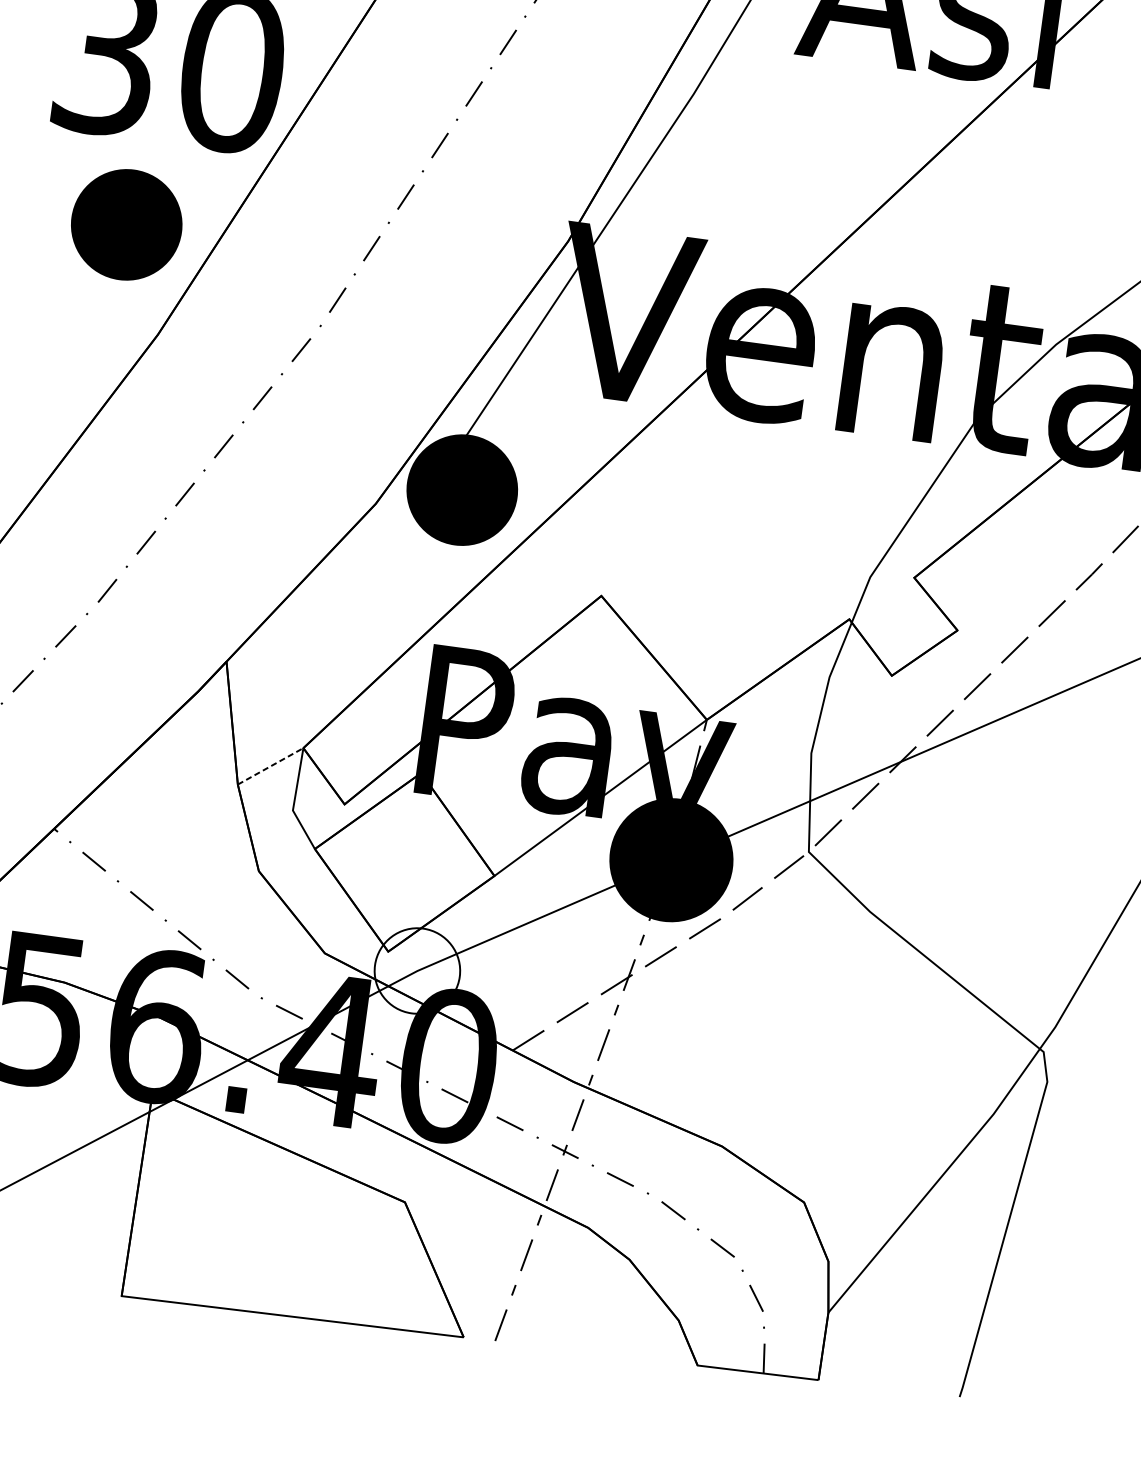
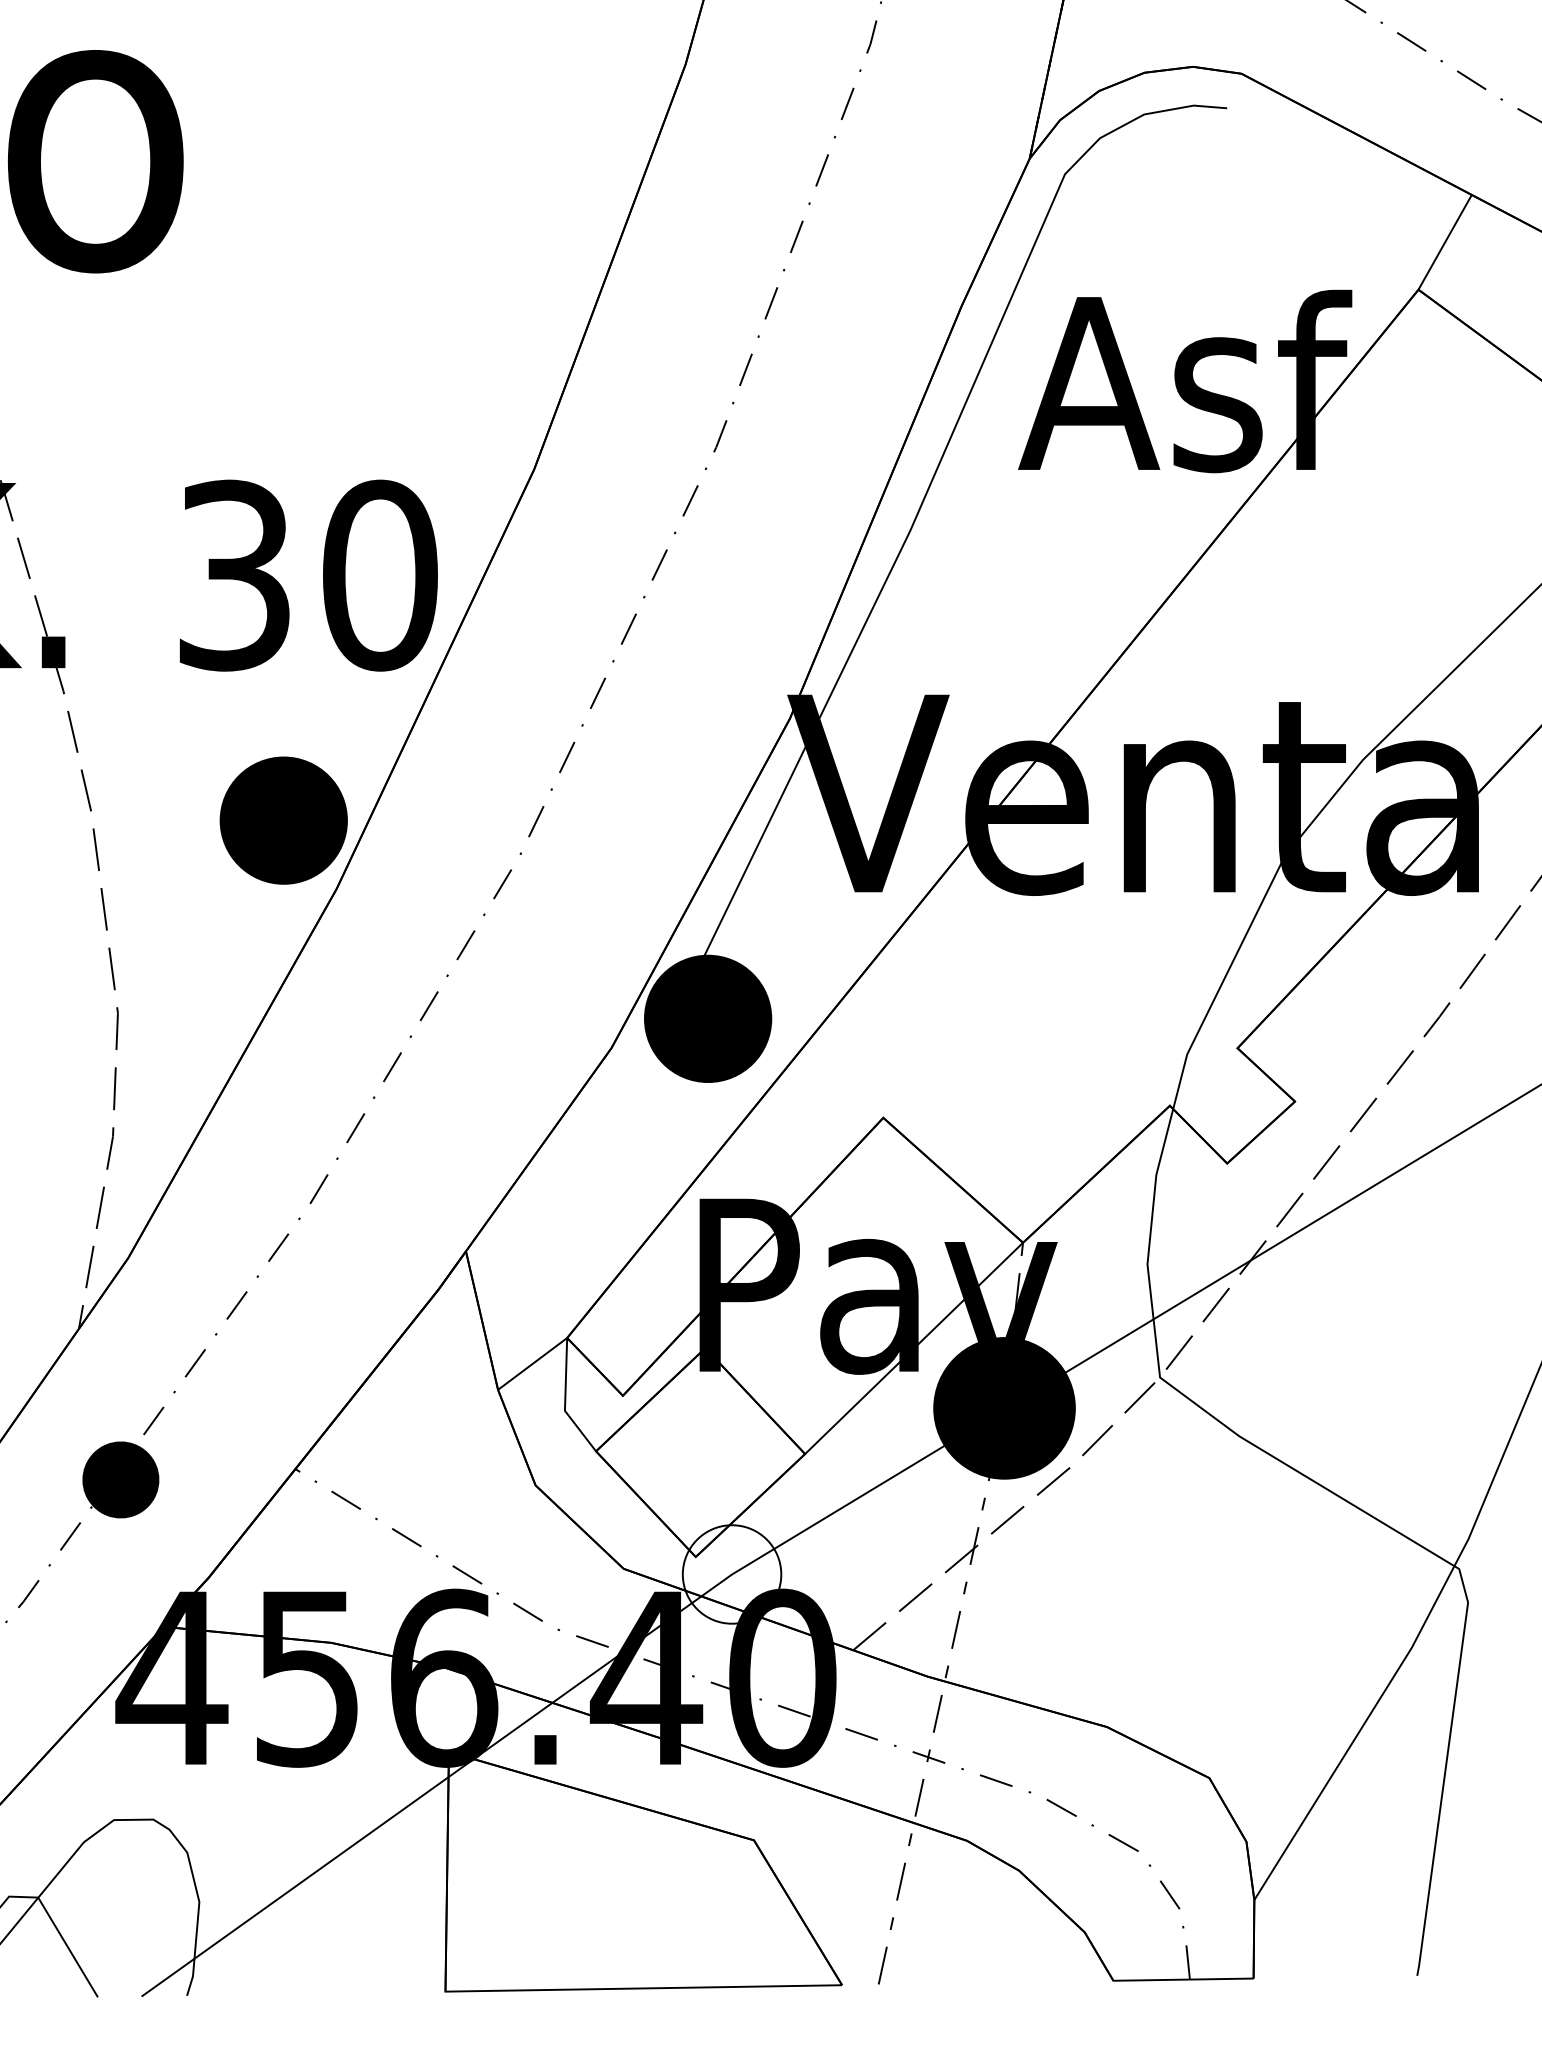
part: (126, 224) -> (283, 820), moved
line: (271, 766) -> (533, 1363), dashed -> solid

